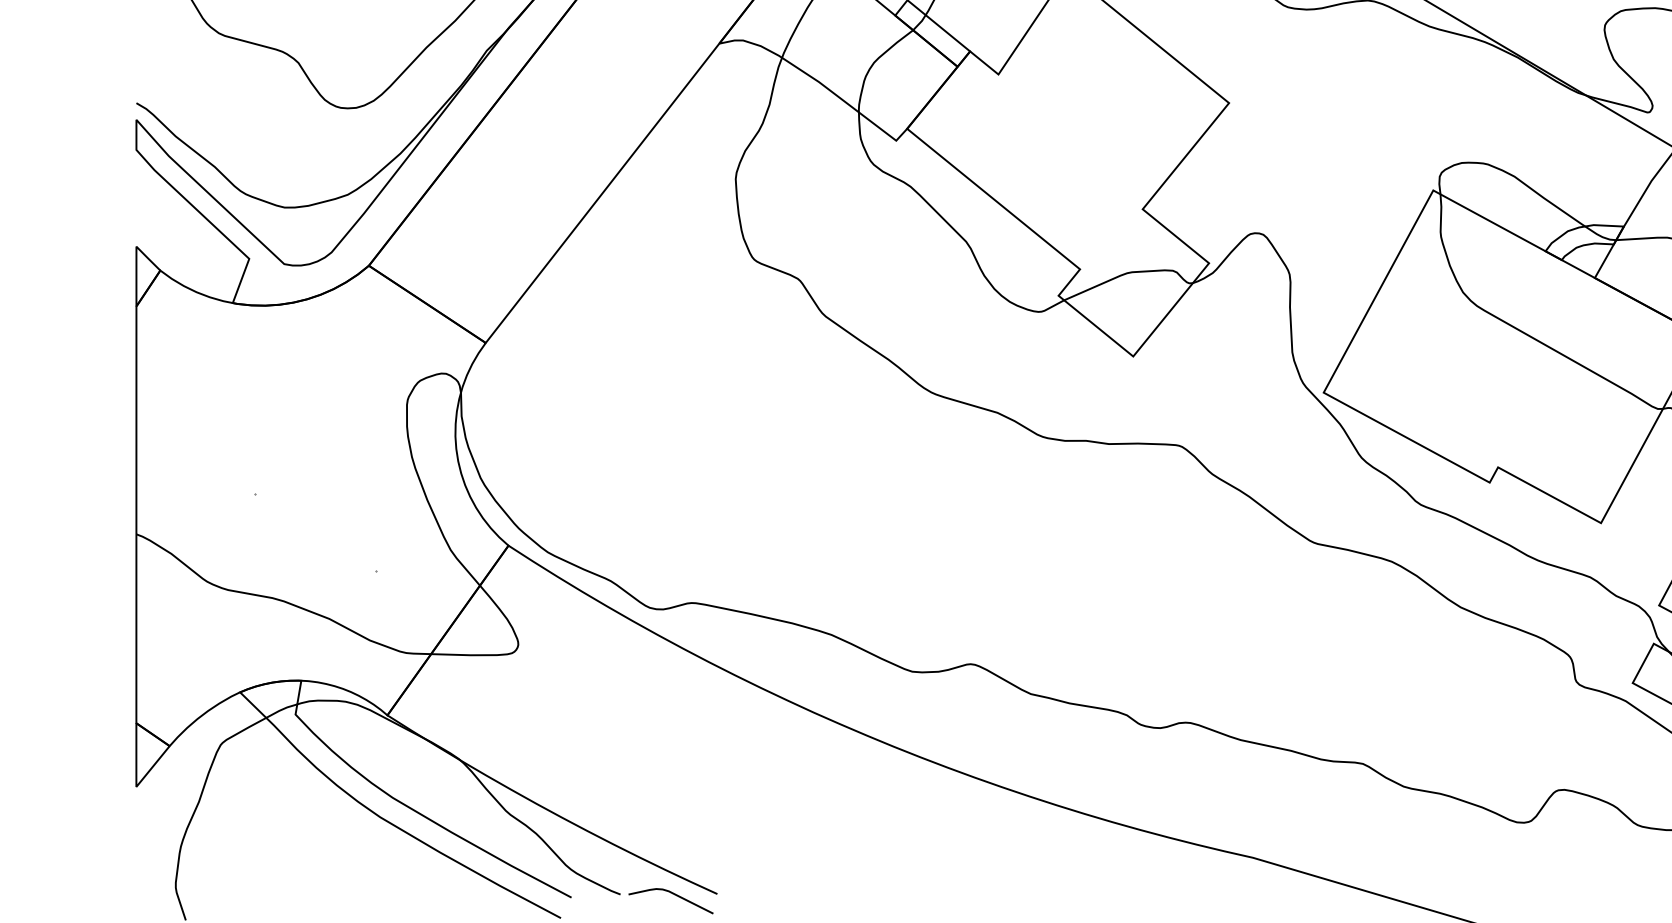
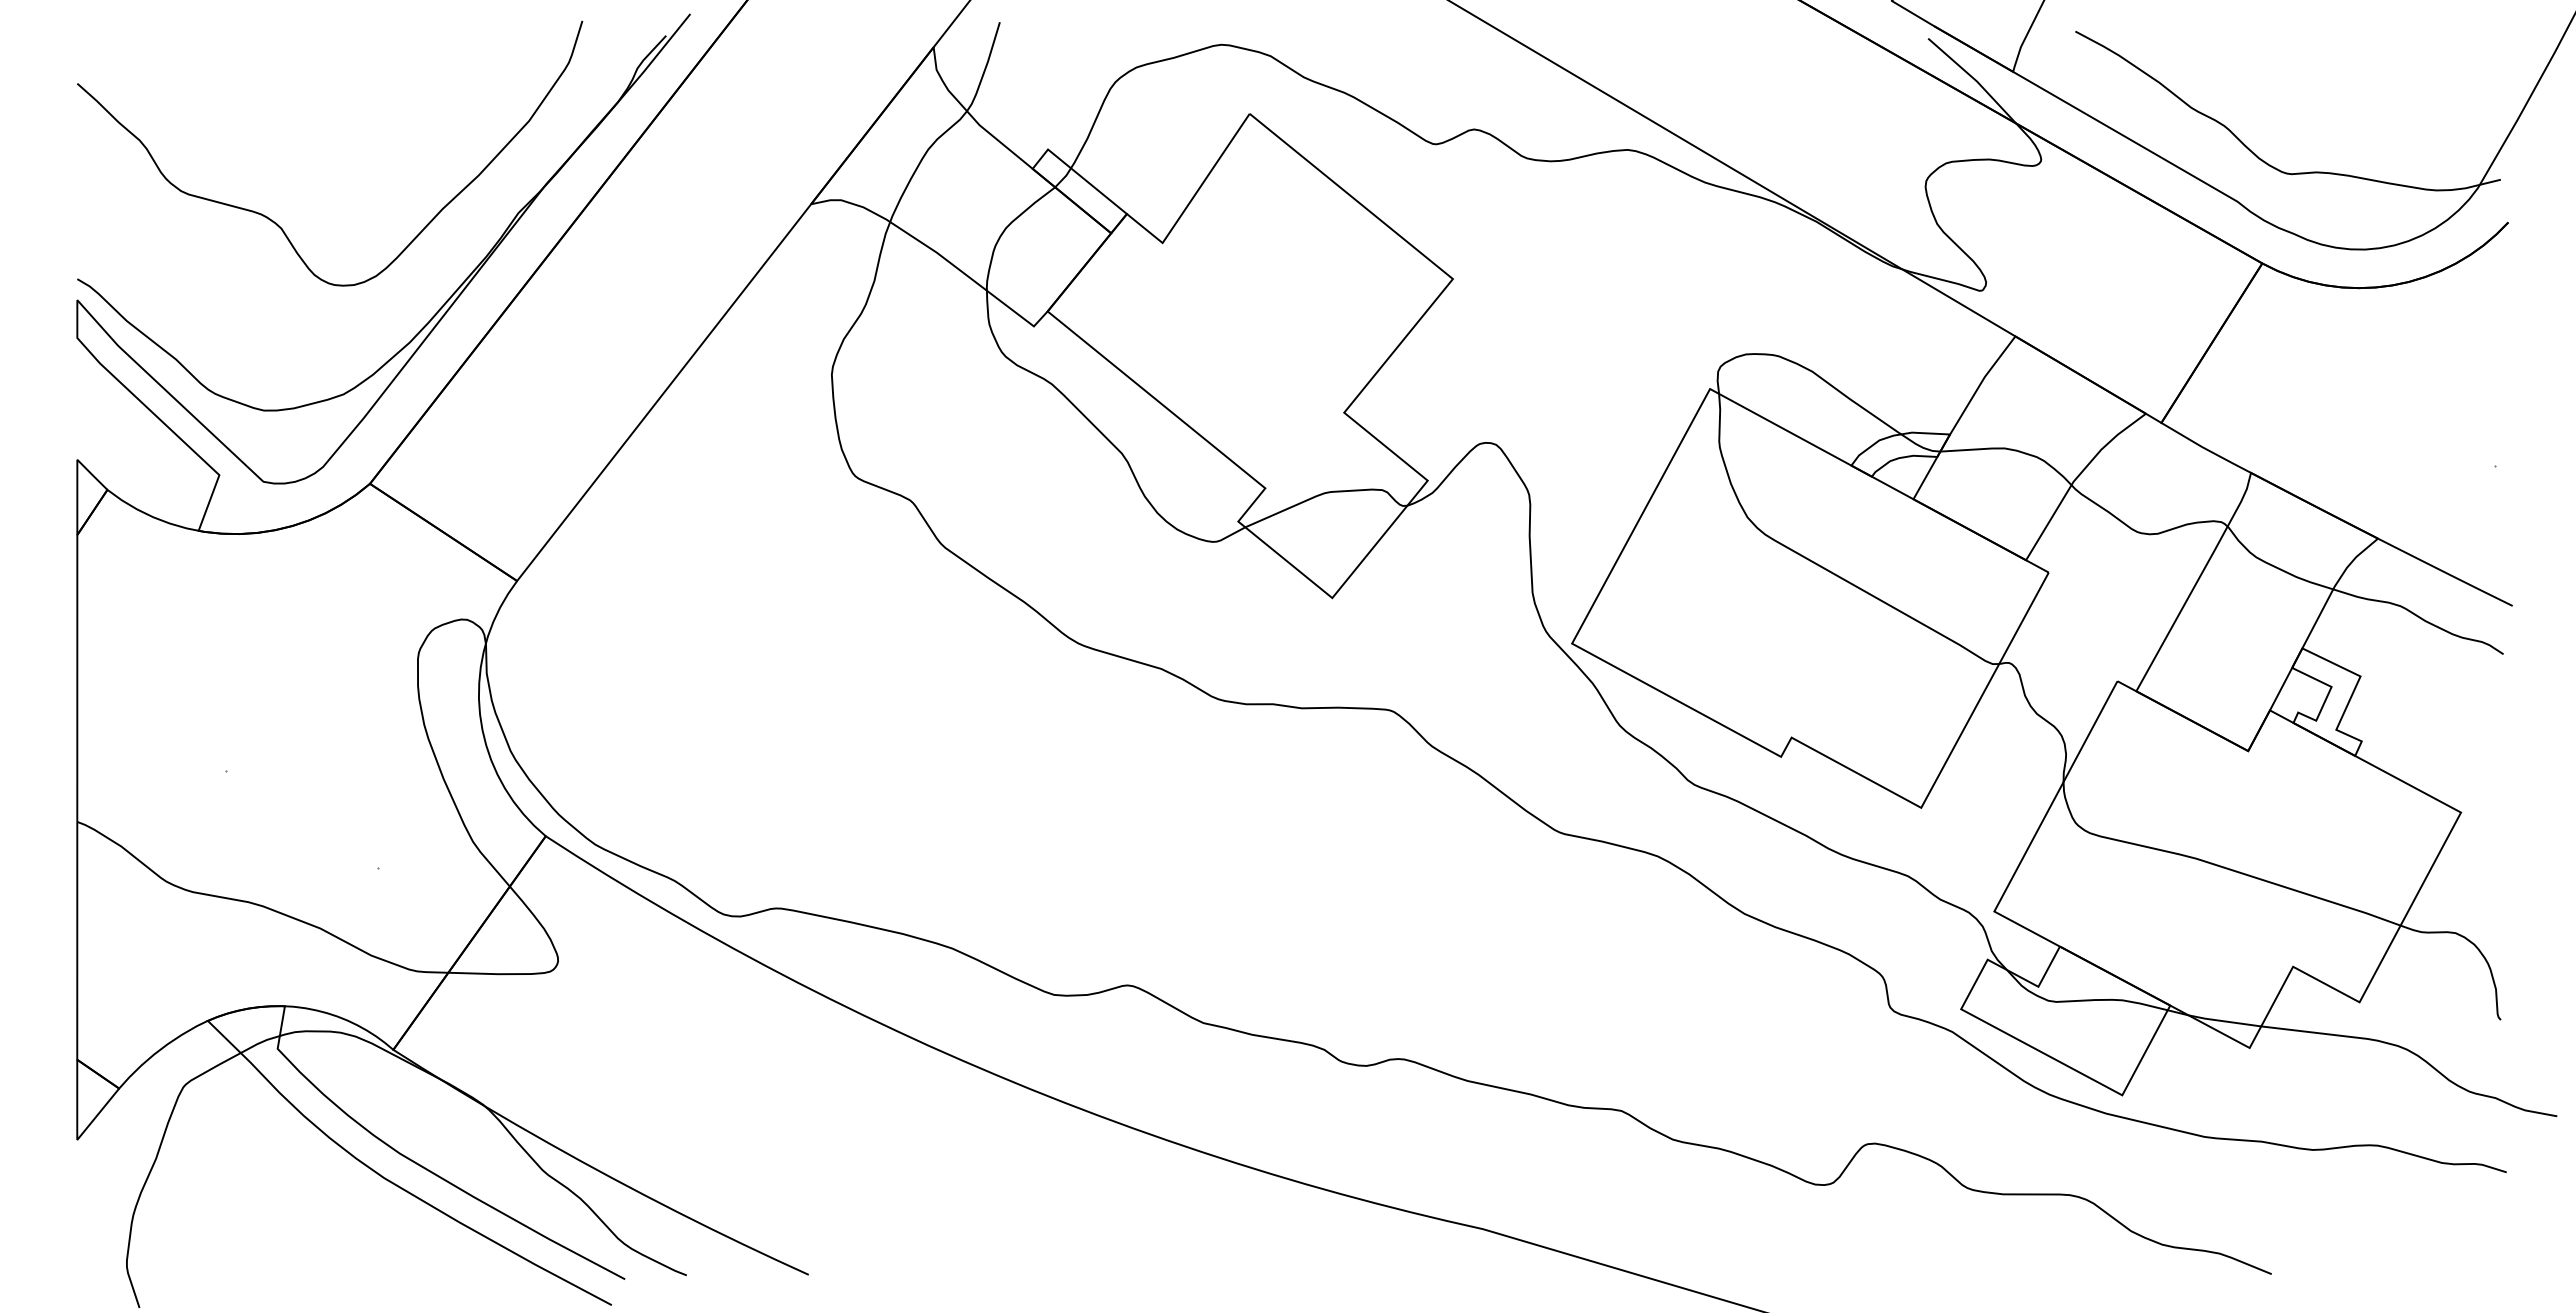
curve: (673, 894) -> (753, 1275), removed

